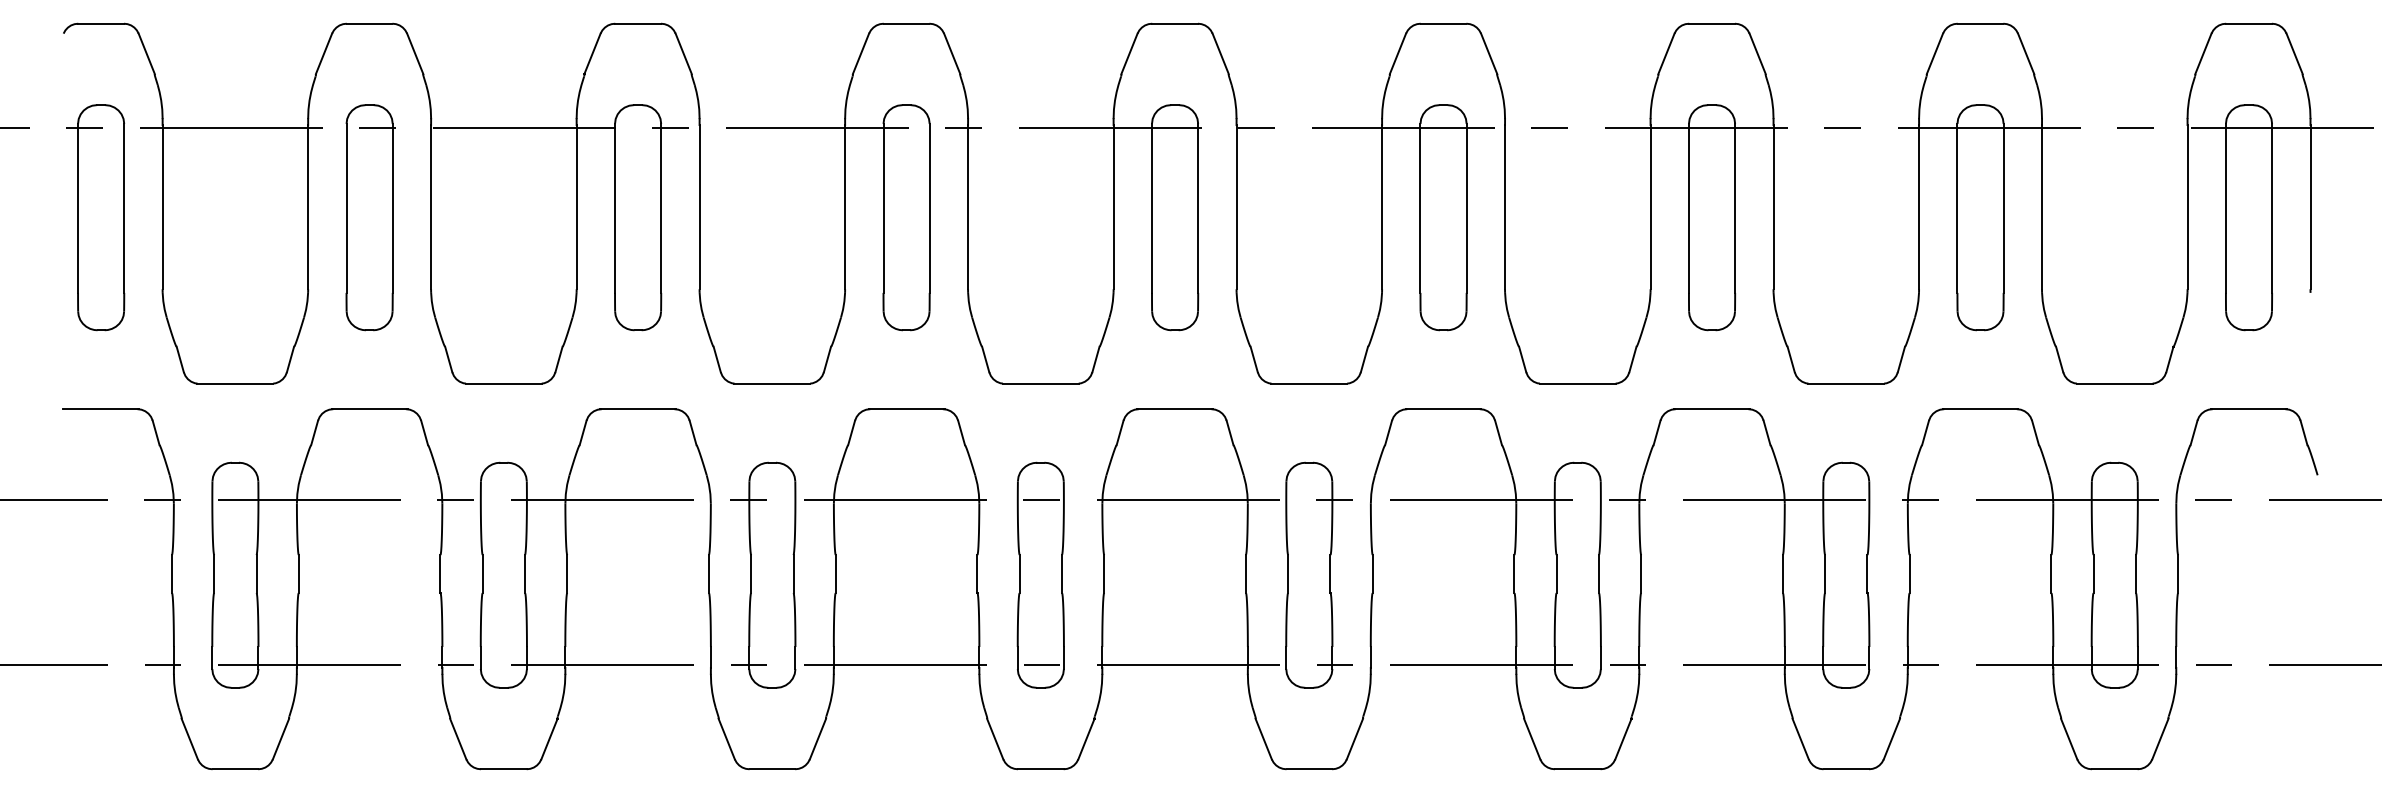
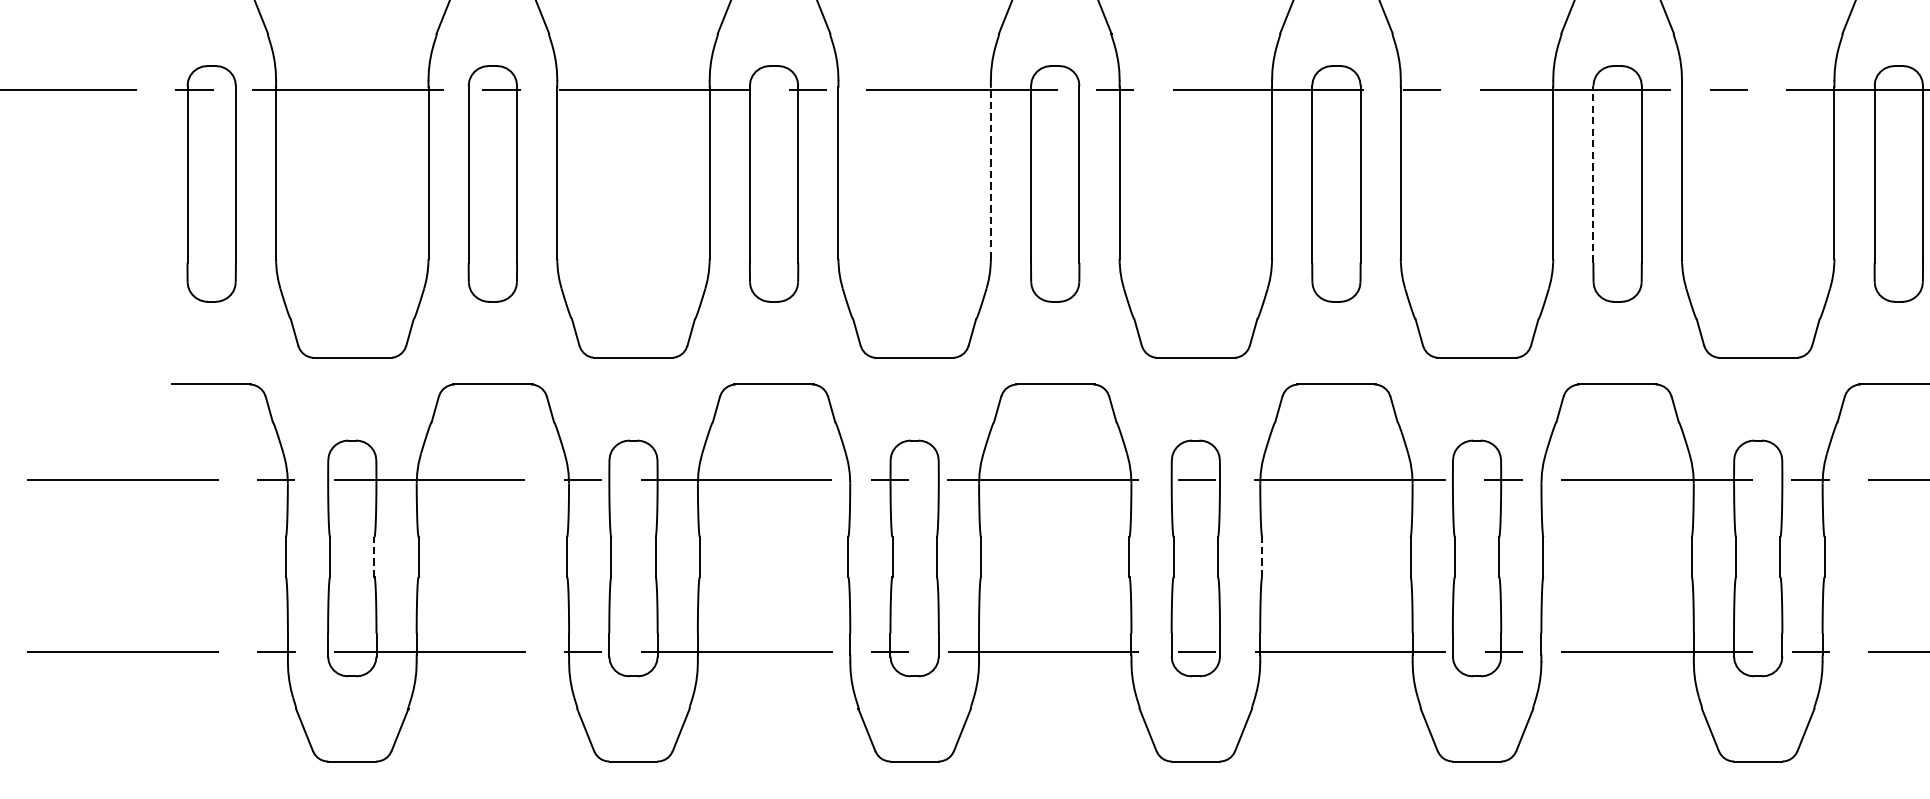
line: (845, 206) -> (991, 172), solid -> dashed
line: (1420, 207) -> (1593, 173), solid -> dashed
line: (256, 573) -> (374, 556), solid -> dashed
line: (1104, 573) -> (1262, 556), solid -> dashed

